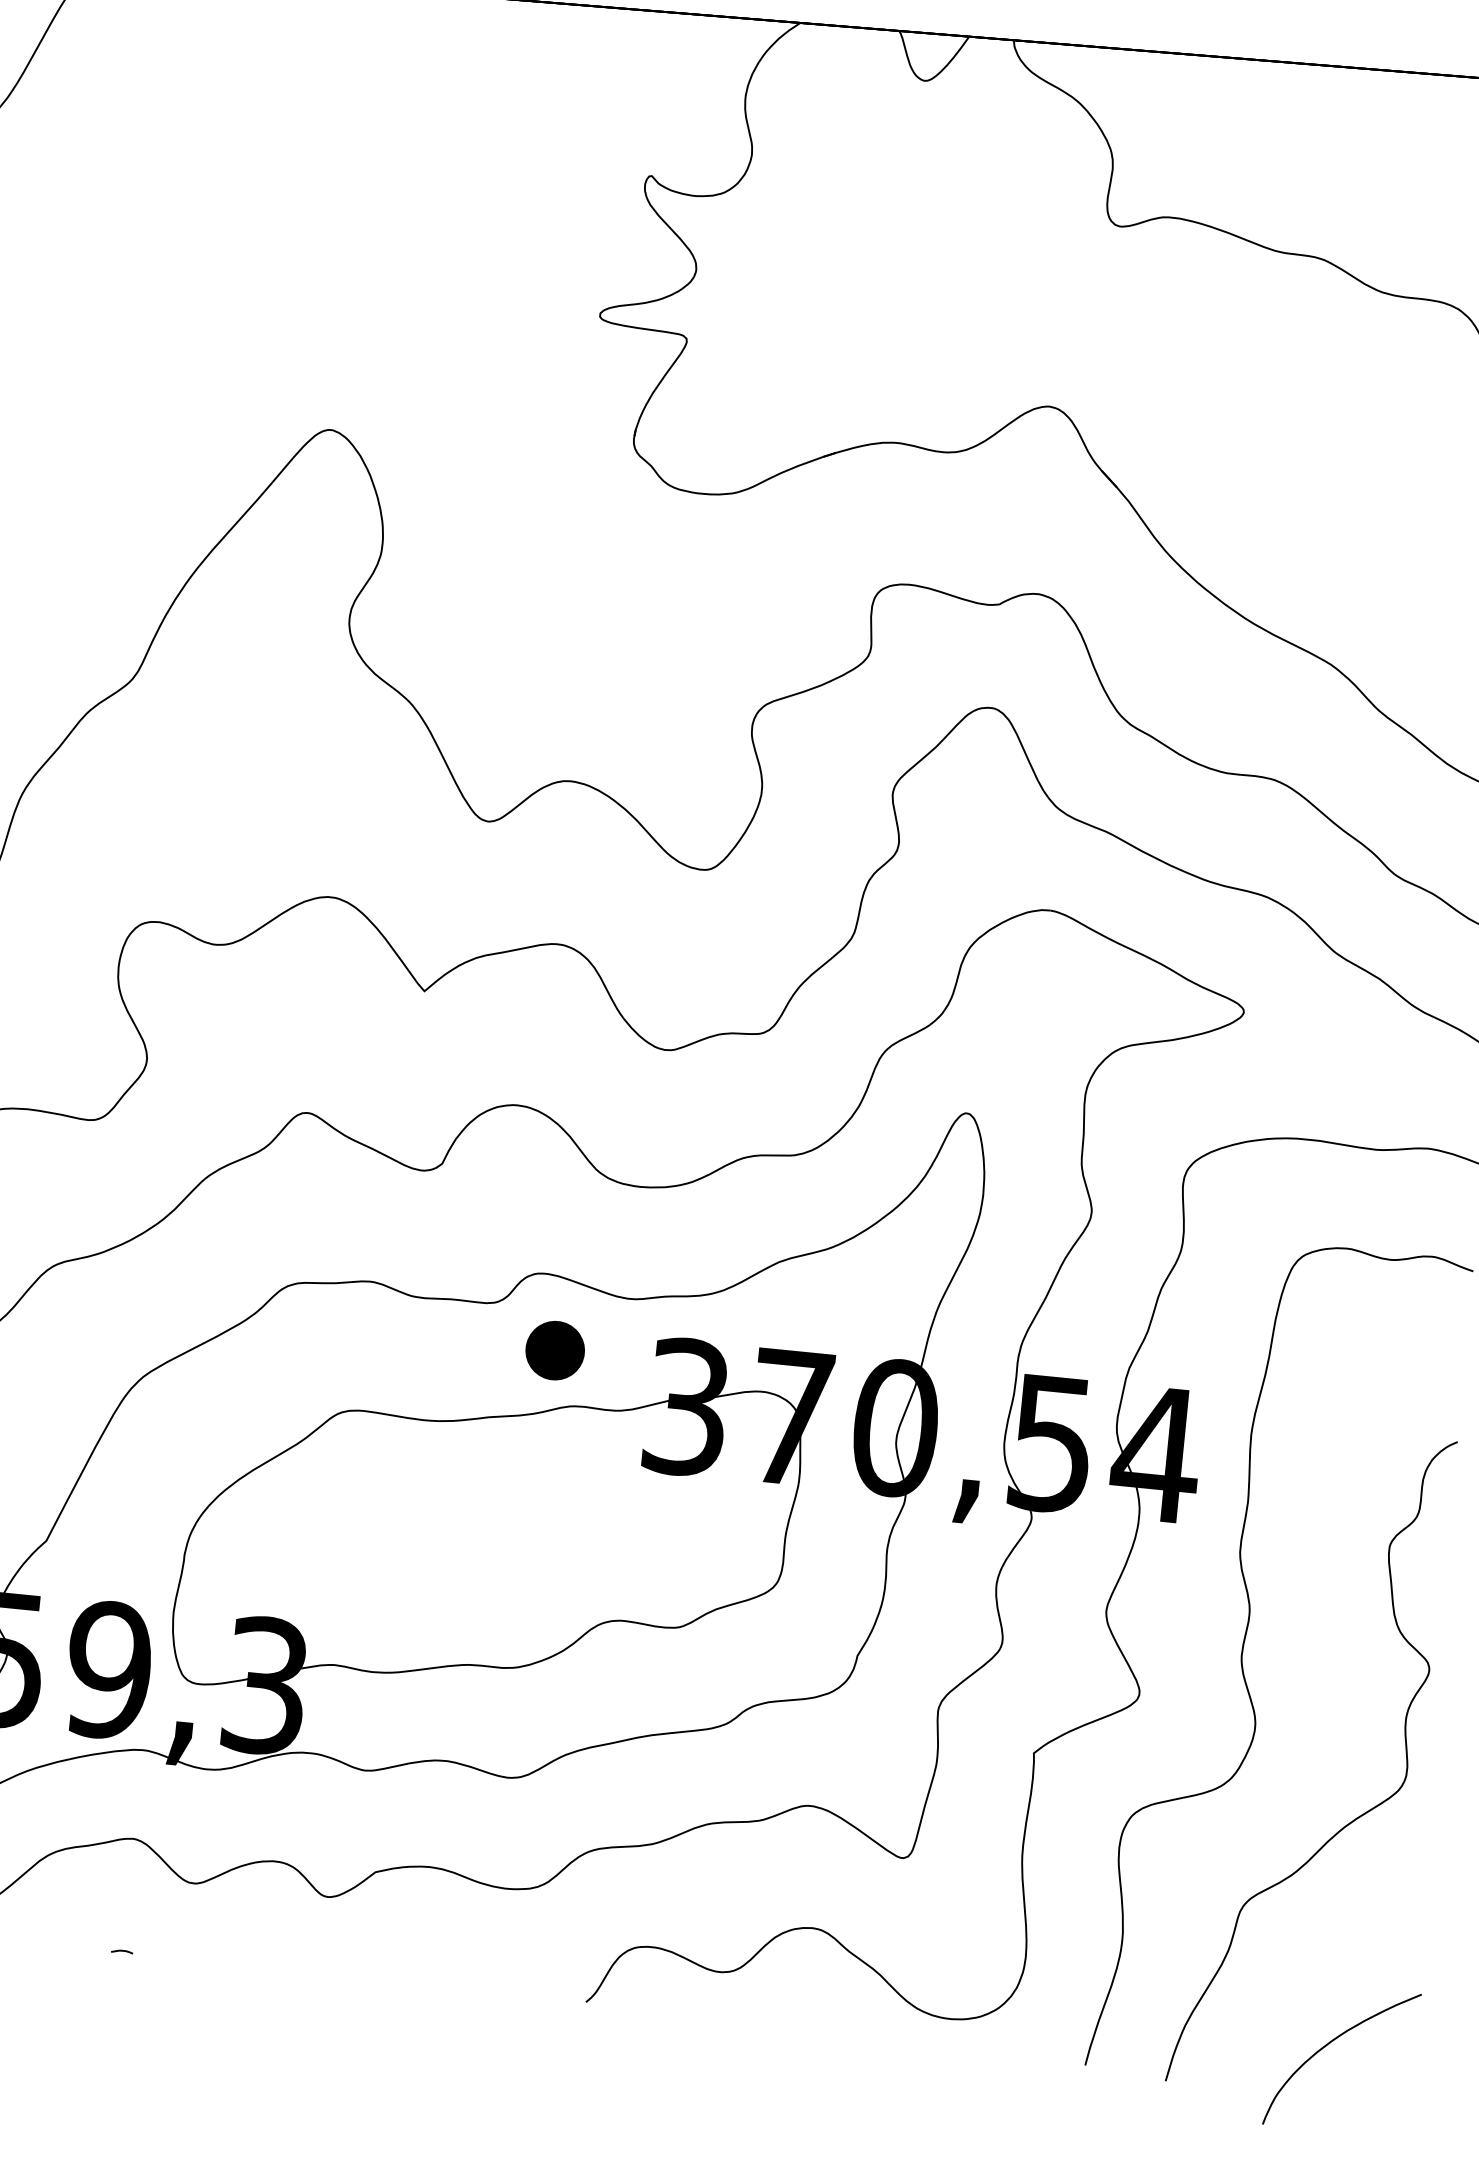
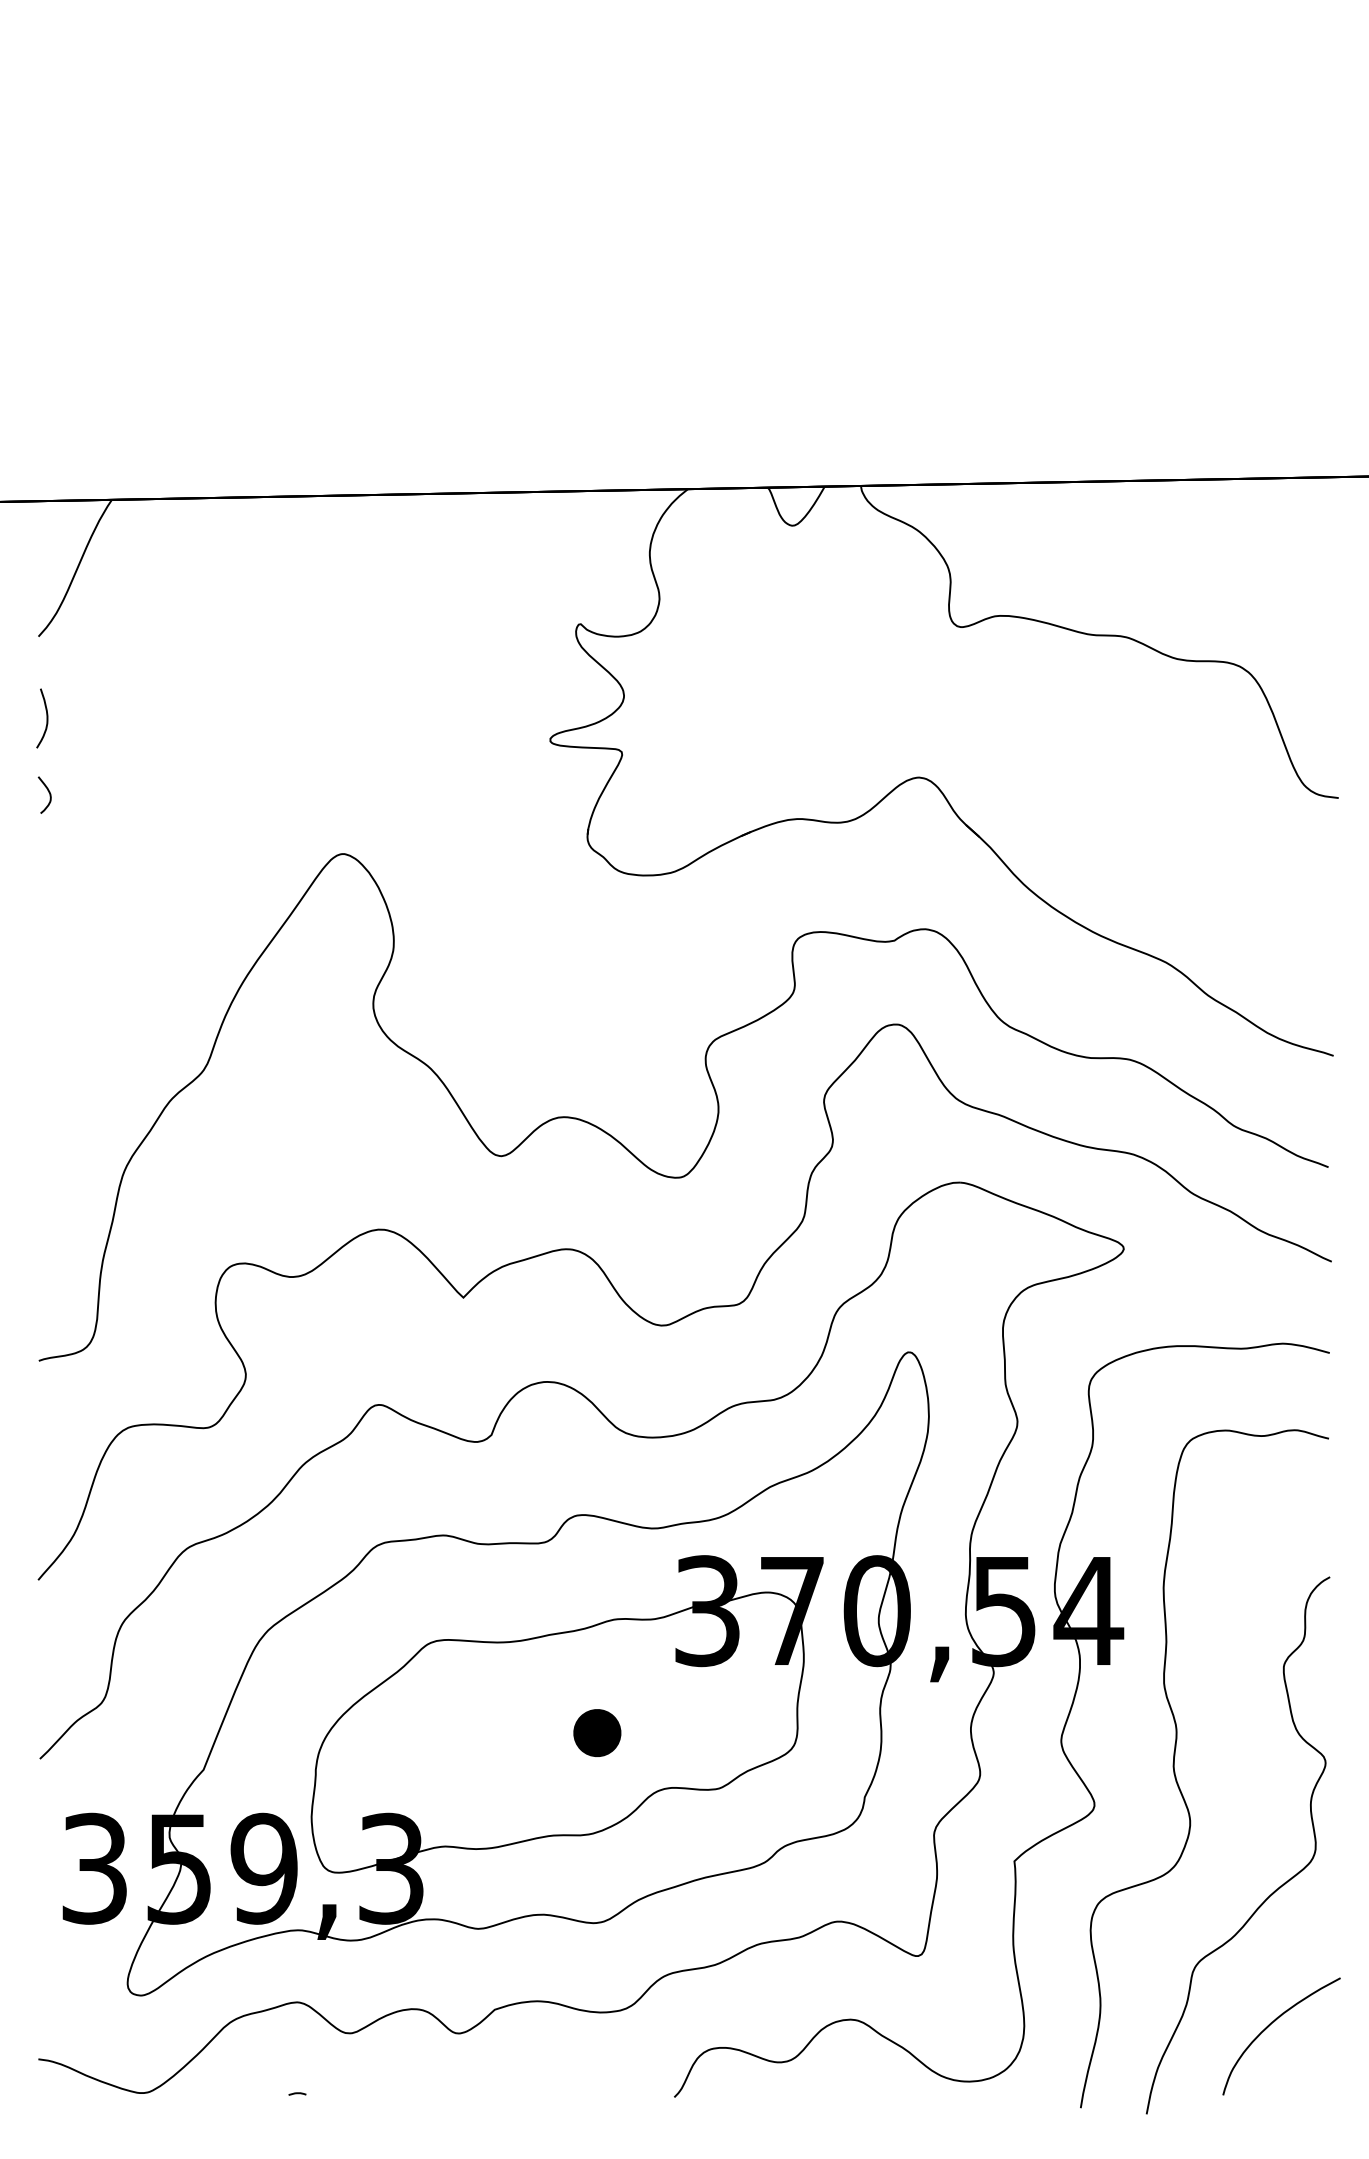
part: (555, 1349) -> (597, 1732), moved
curve: (1329, 2044) -> (1270, 2025), moved

